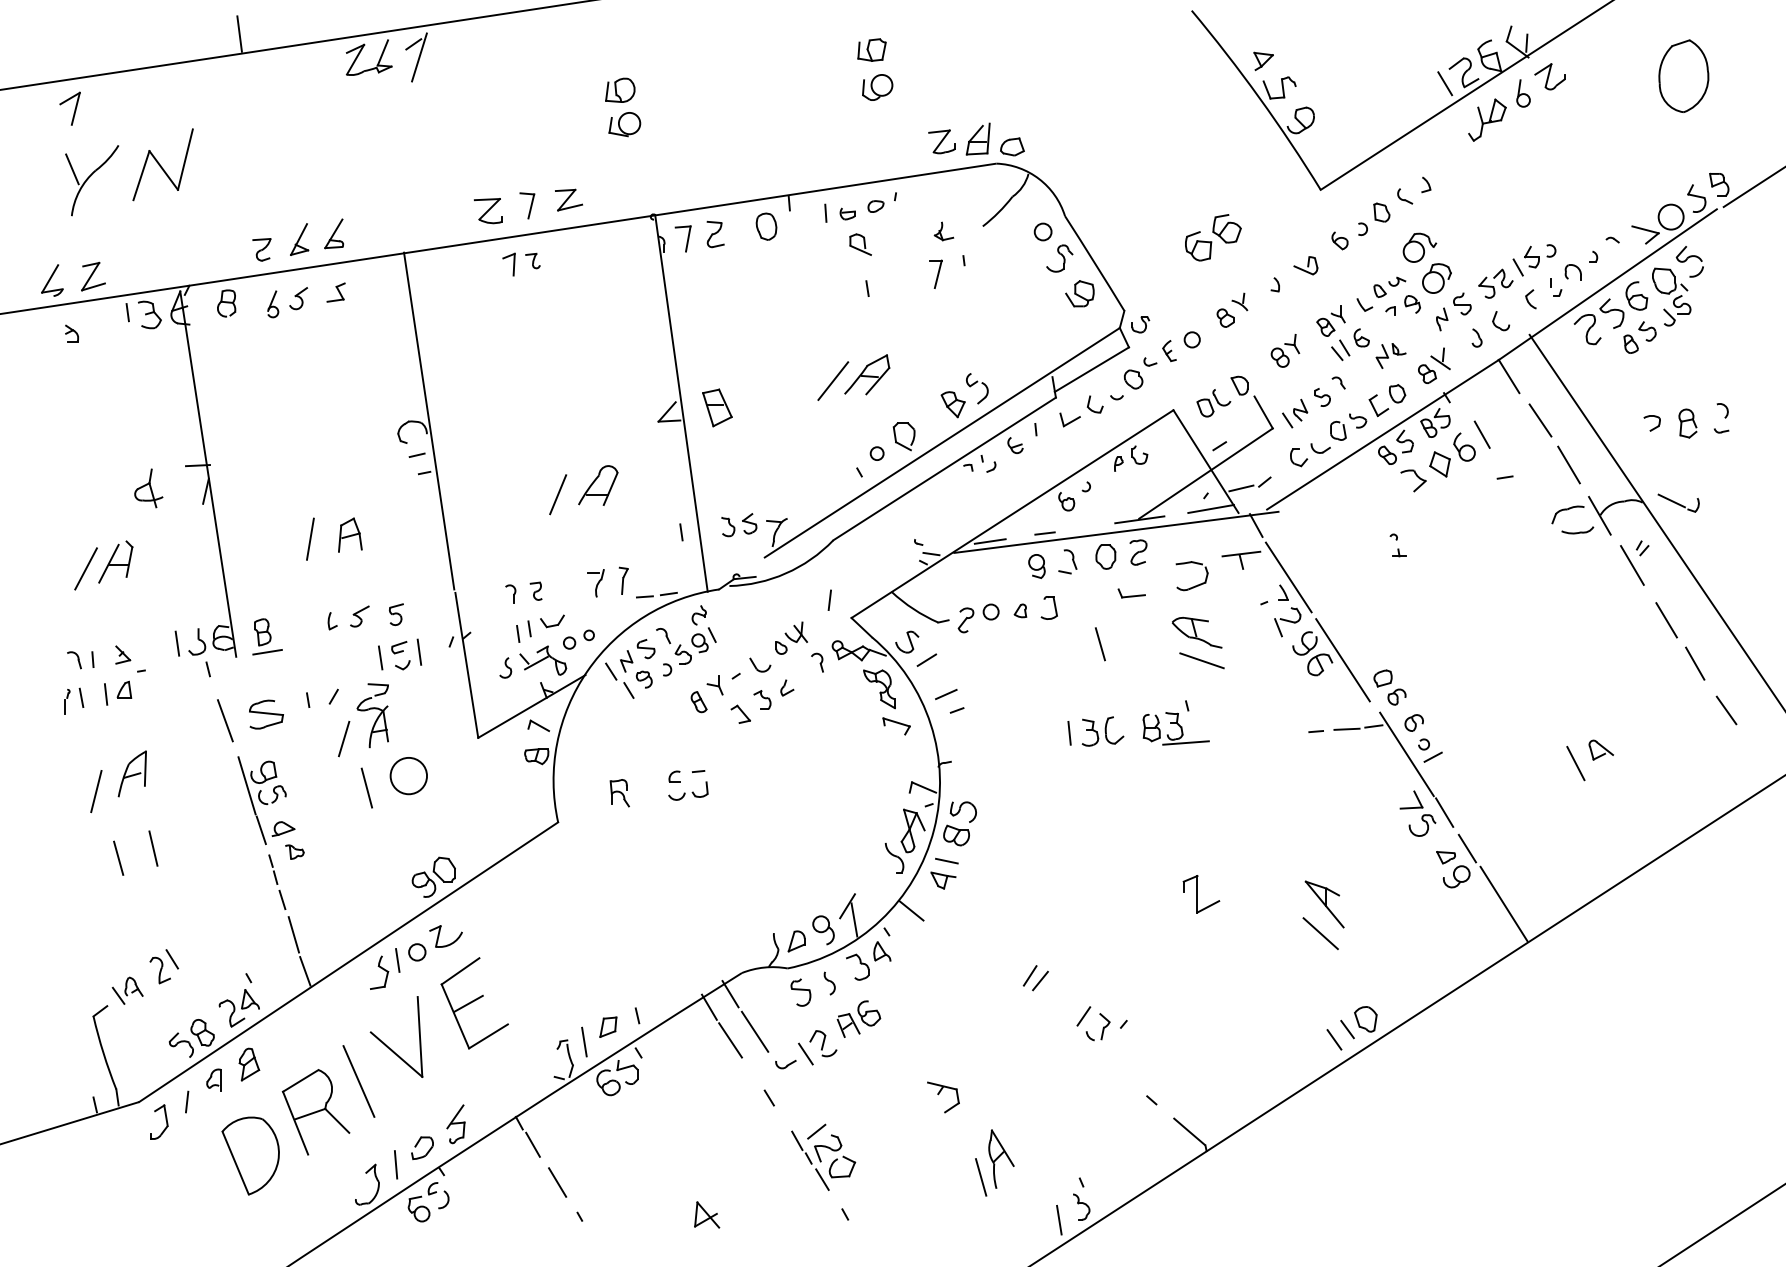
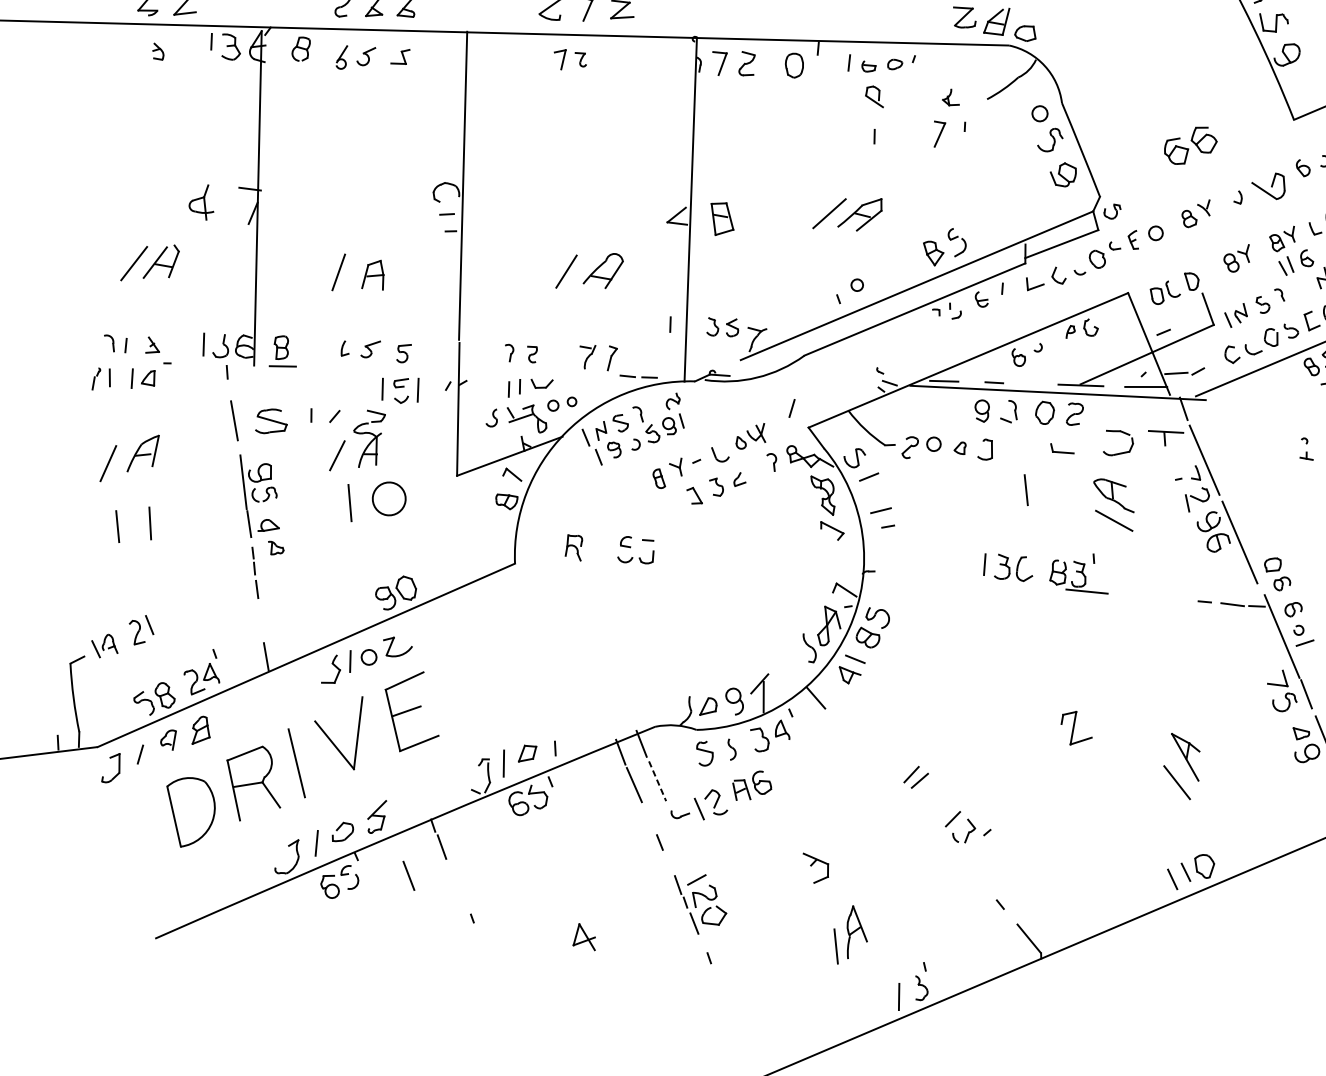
part: (1305, 265) -> (1268, 184), size x1.6
part: (896, 436) -> (877, 272), removed
line: (293, 934) -> (261, 622), removed
line: (755, 1031) -> (658, 781), solid -> dashed
line: (557, 1182) -> (408, 875), moved

